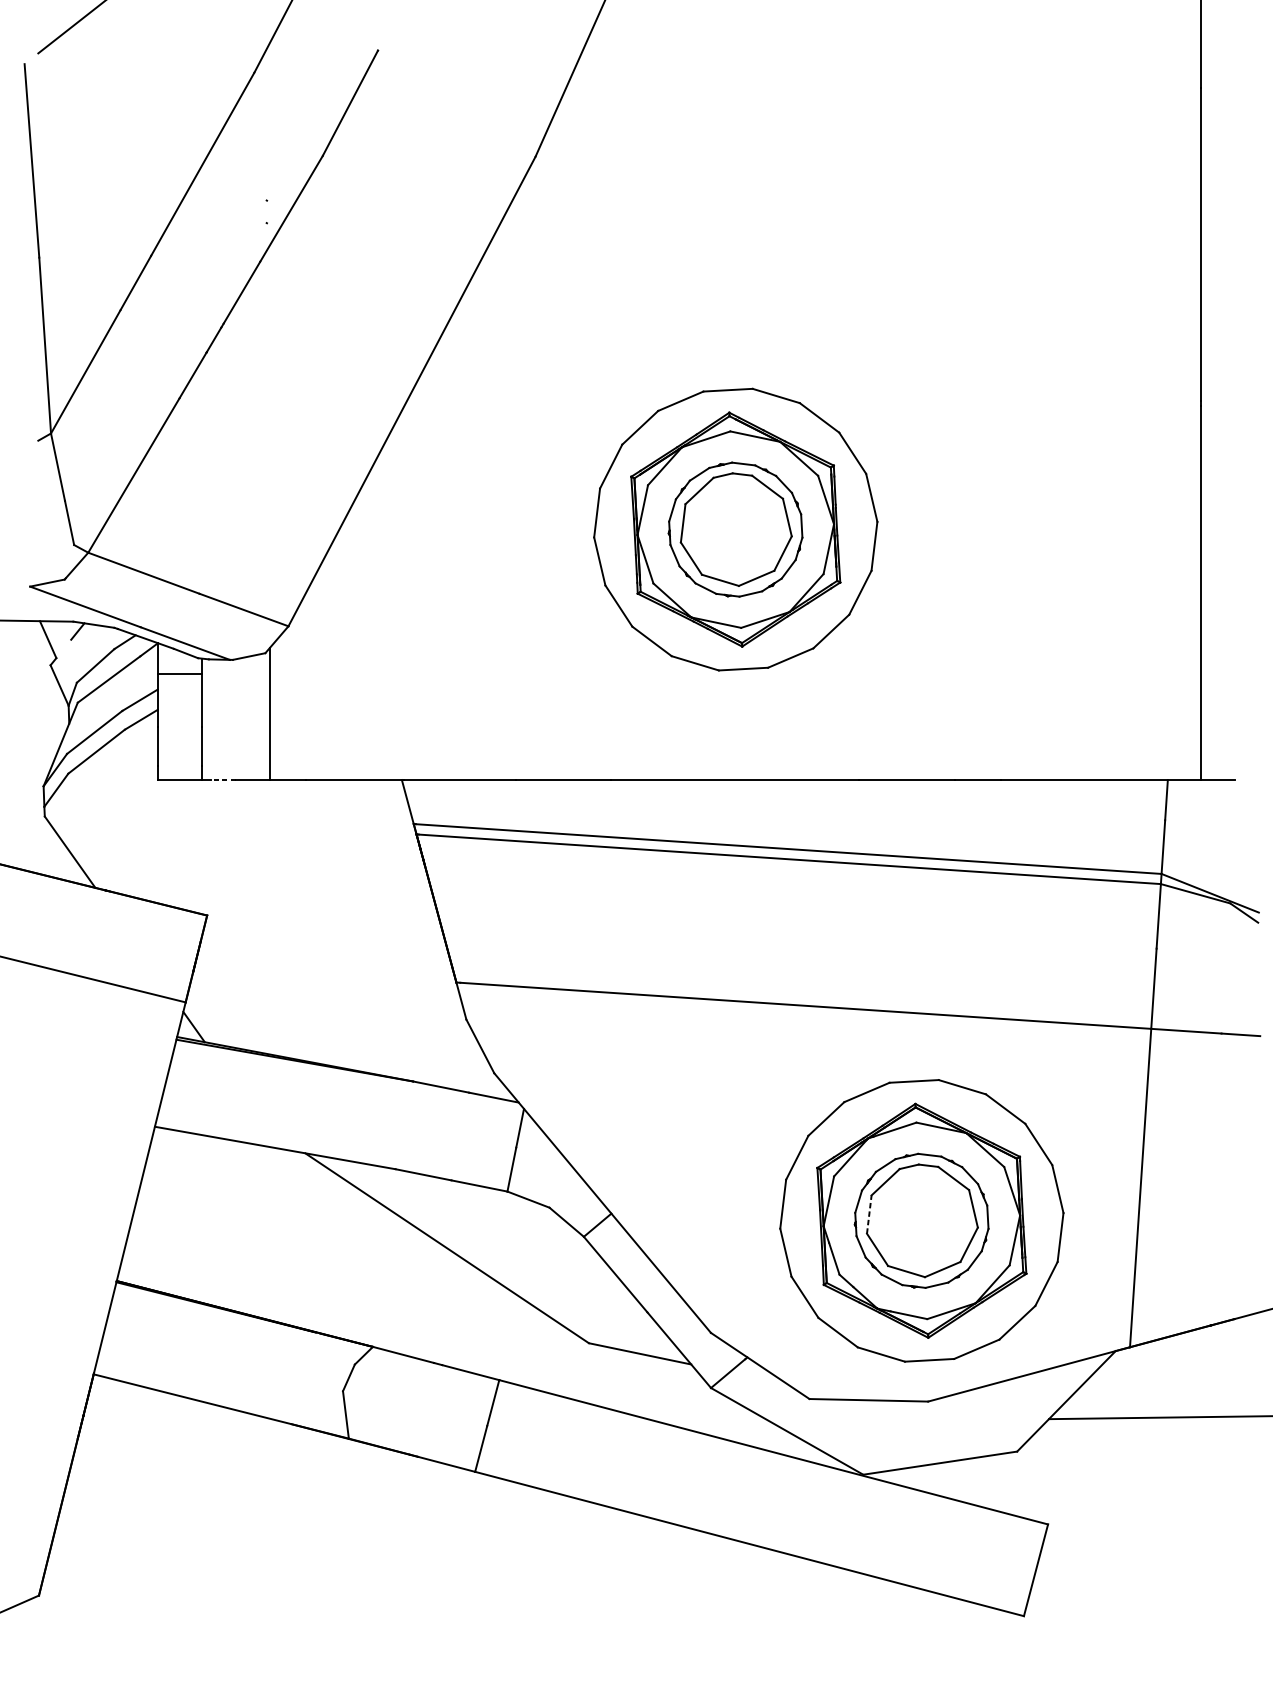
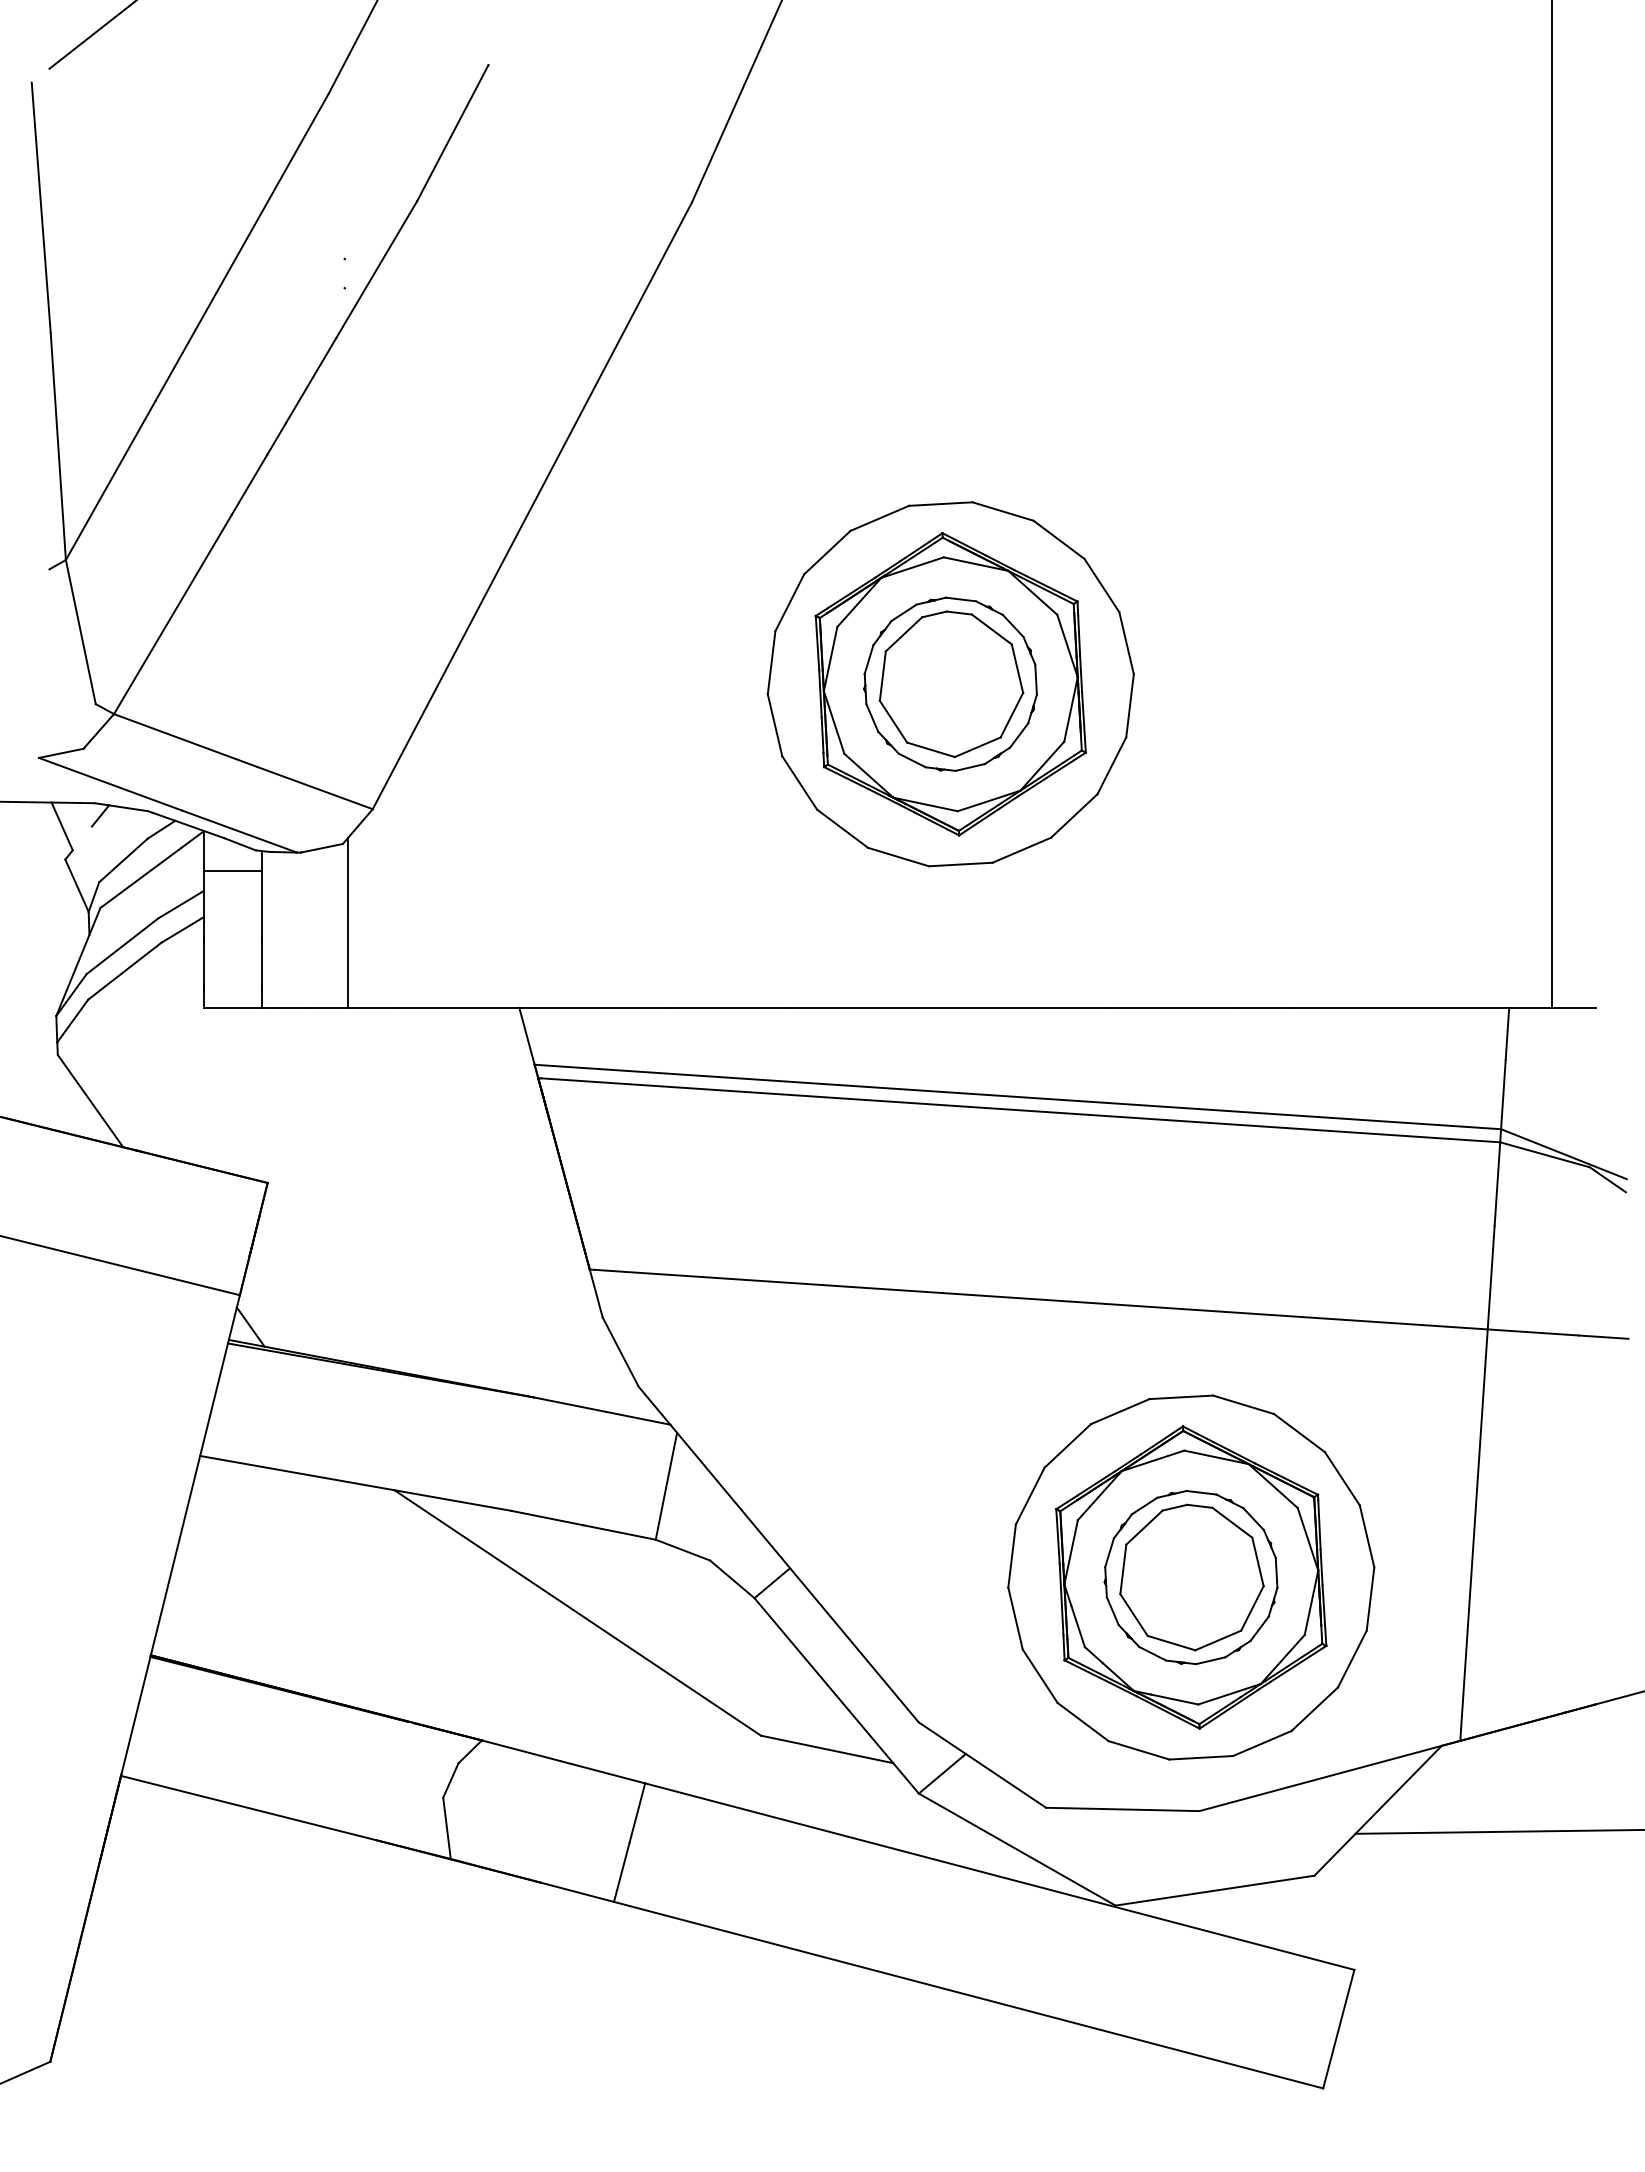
line: (224, 779) -> (289, 1007), dashed -> solid
line: (869, 1214) -> (1123, 1569), dashed -> solid

